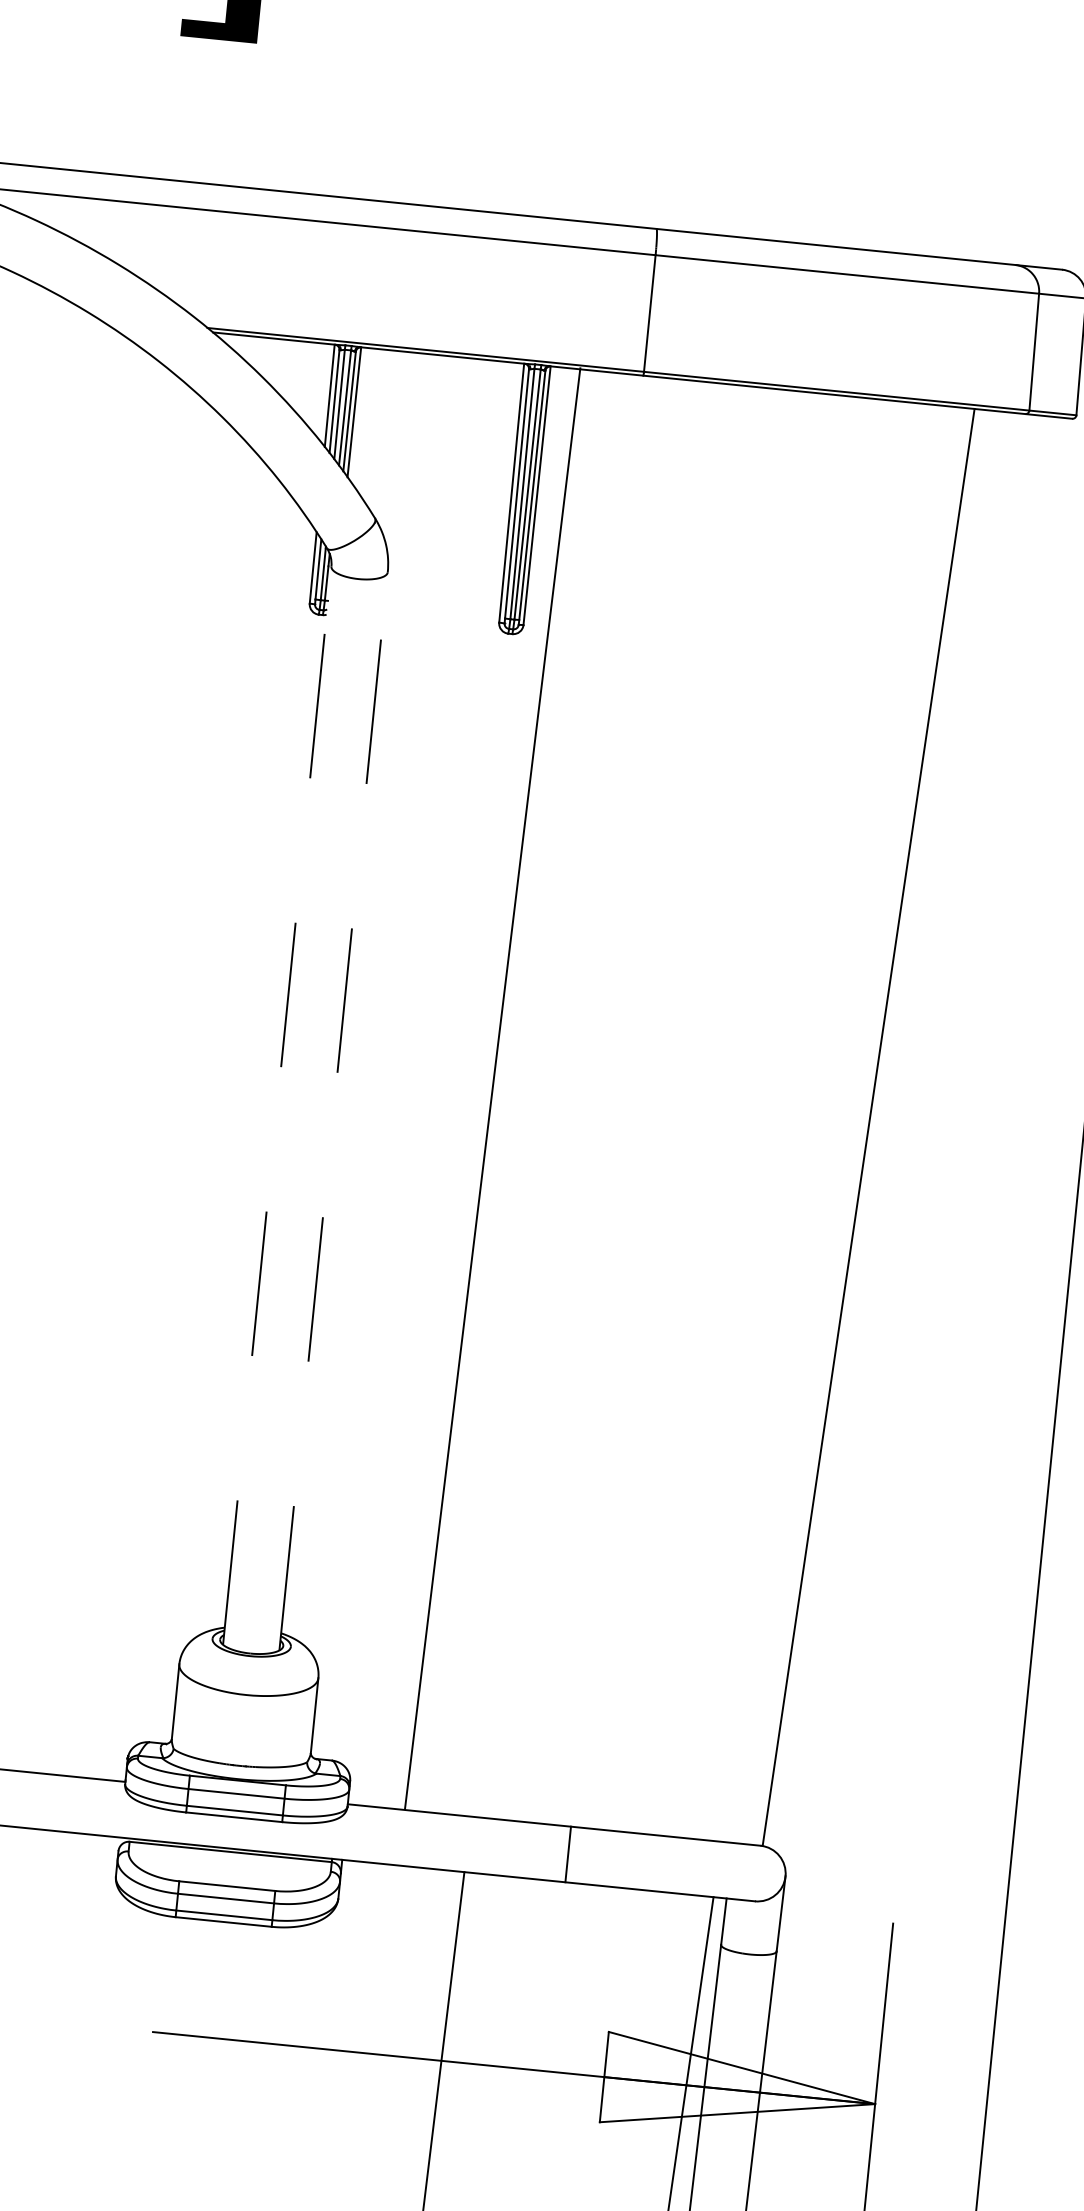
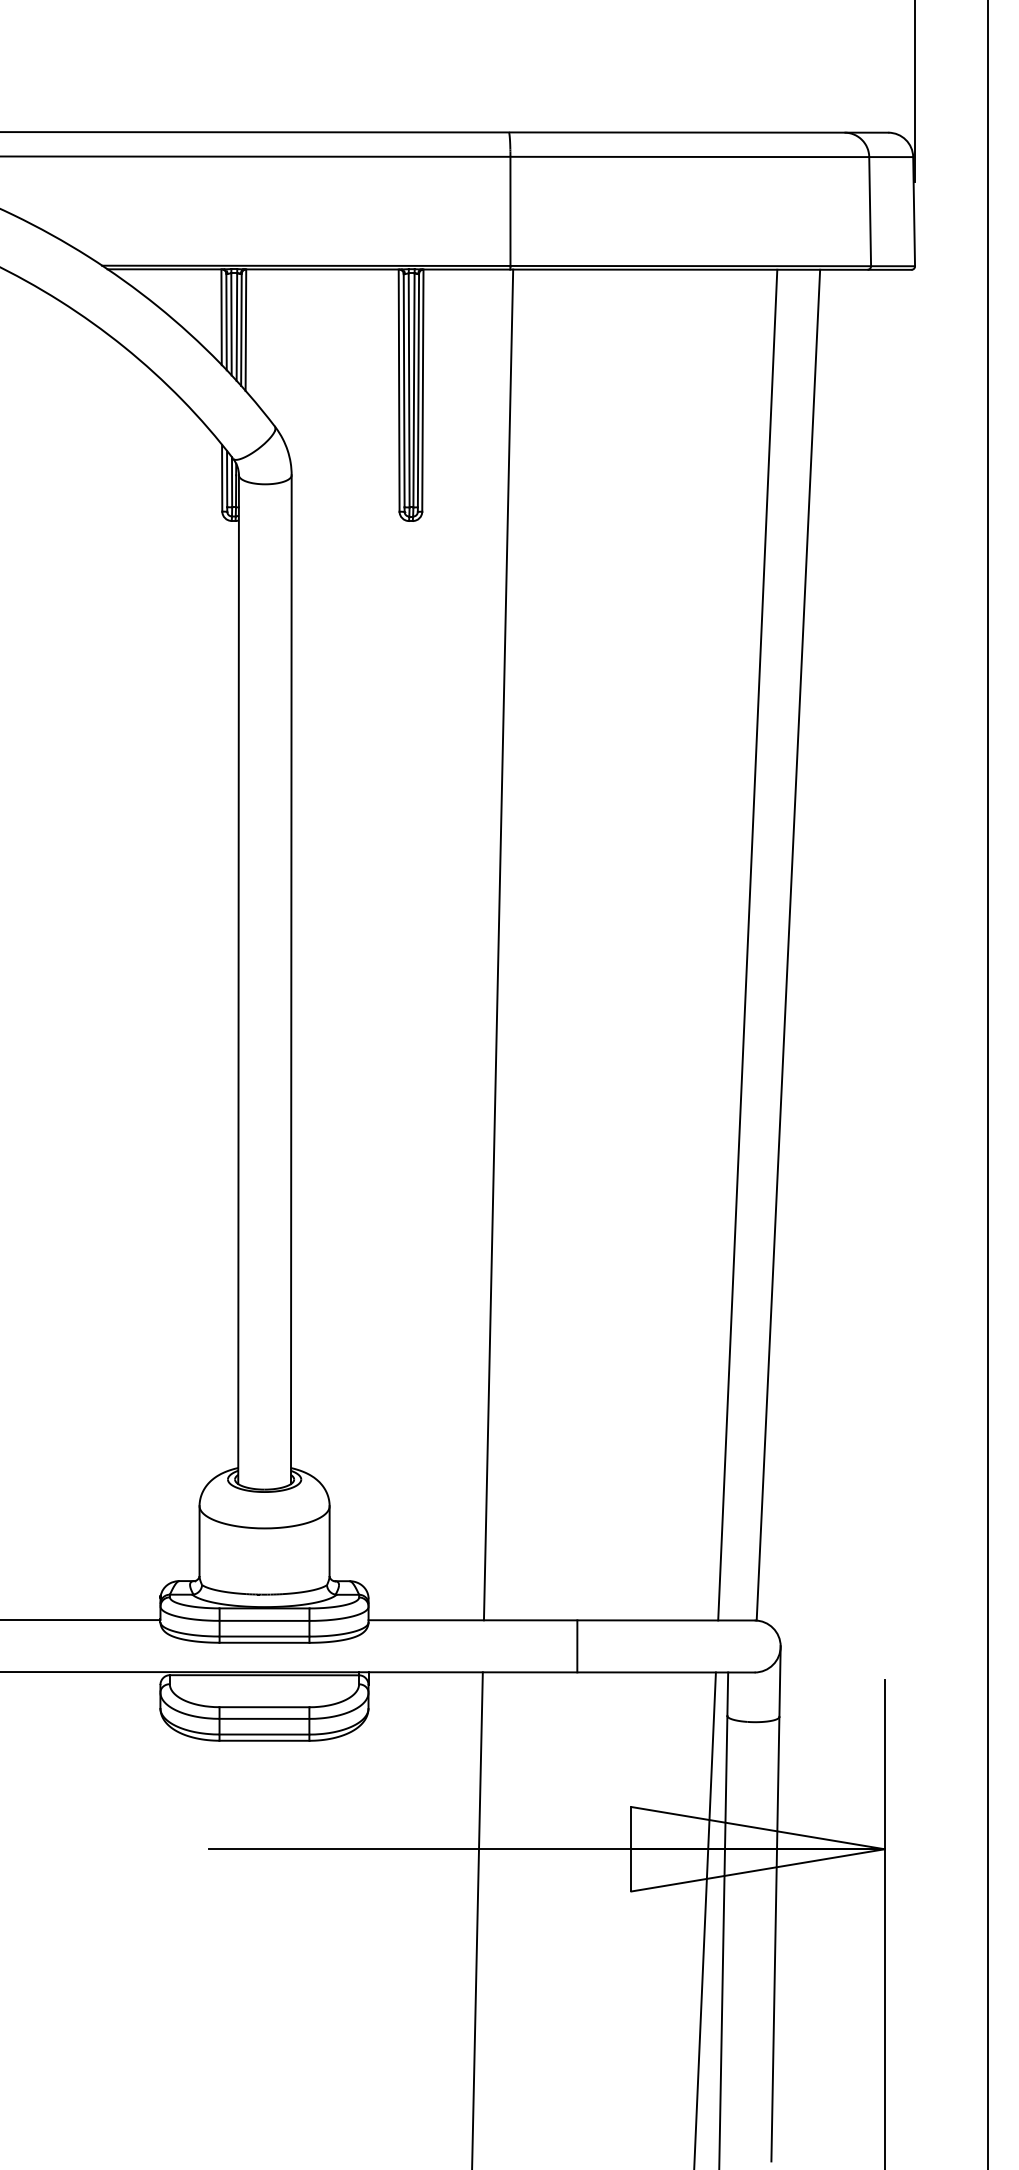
line: (492, 1088) -> (498, 944), moved
line: (277, 1105) -> (238, 979), dashed -> solid
line: (333, 1111) -> (291, 979), dashed -> solid
line: (824, 1122) -> (747, 944), added

